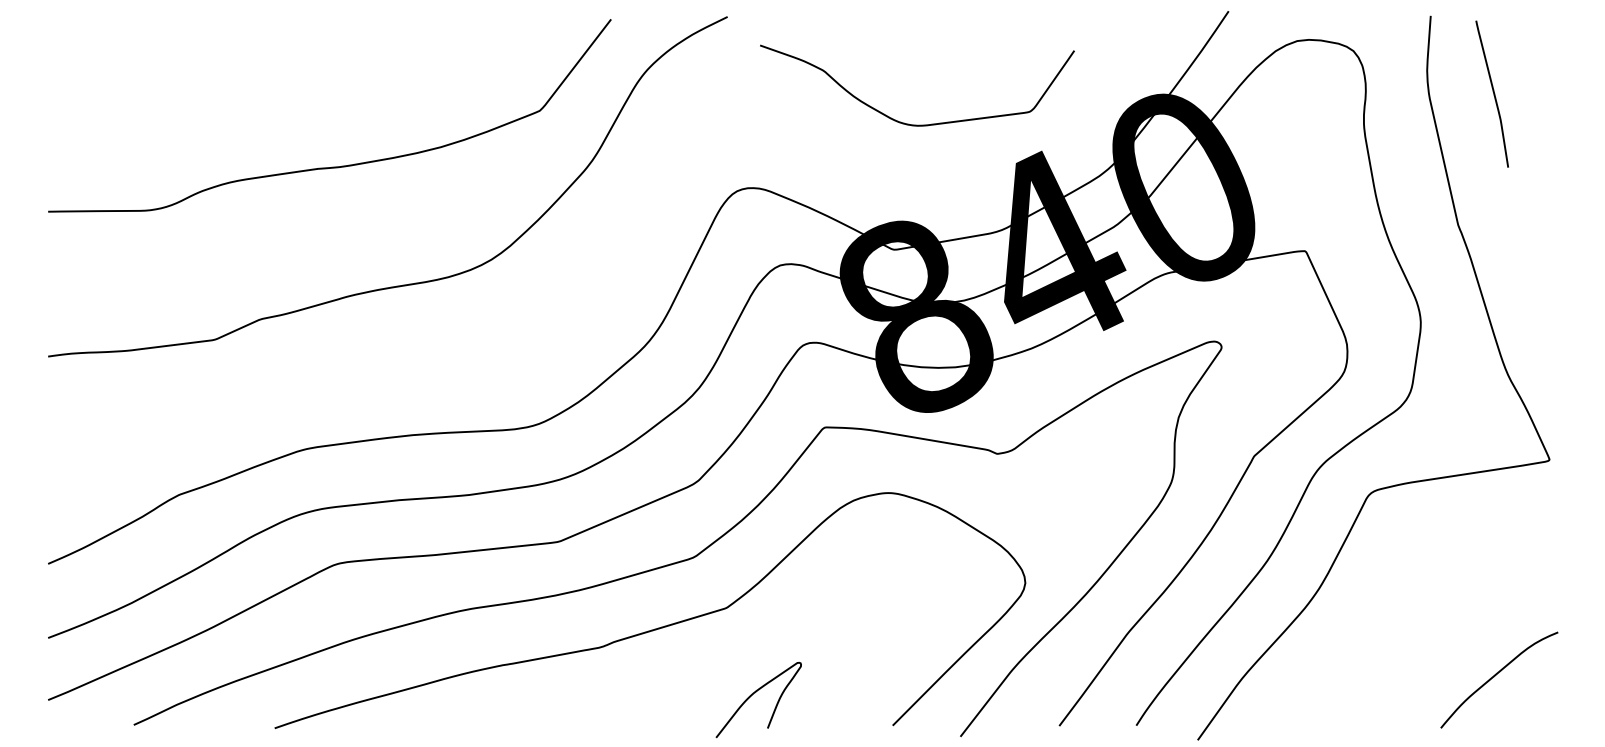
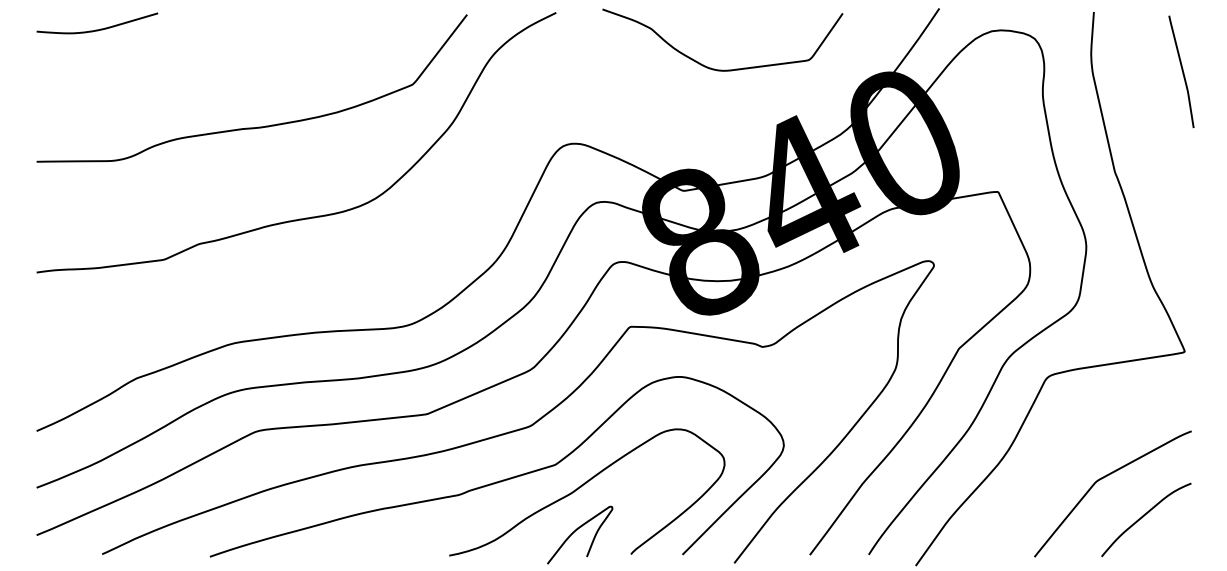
curve: (128, 38) -> (98, 29), added
curve: (1493, 93) -> (1182, 71), moved
curve: (917, 124) -> (722, 69), moved
curve: (1445, 624) -> (1105, 477), added
curve: (761, 636) -> (582, 486), added

